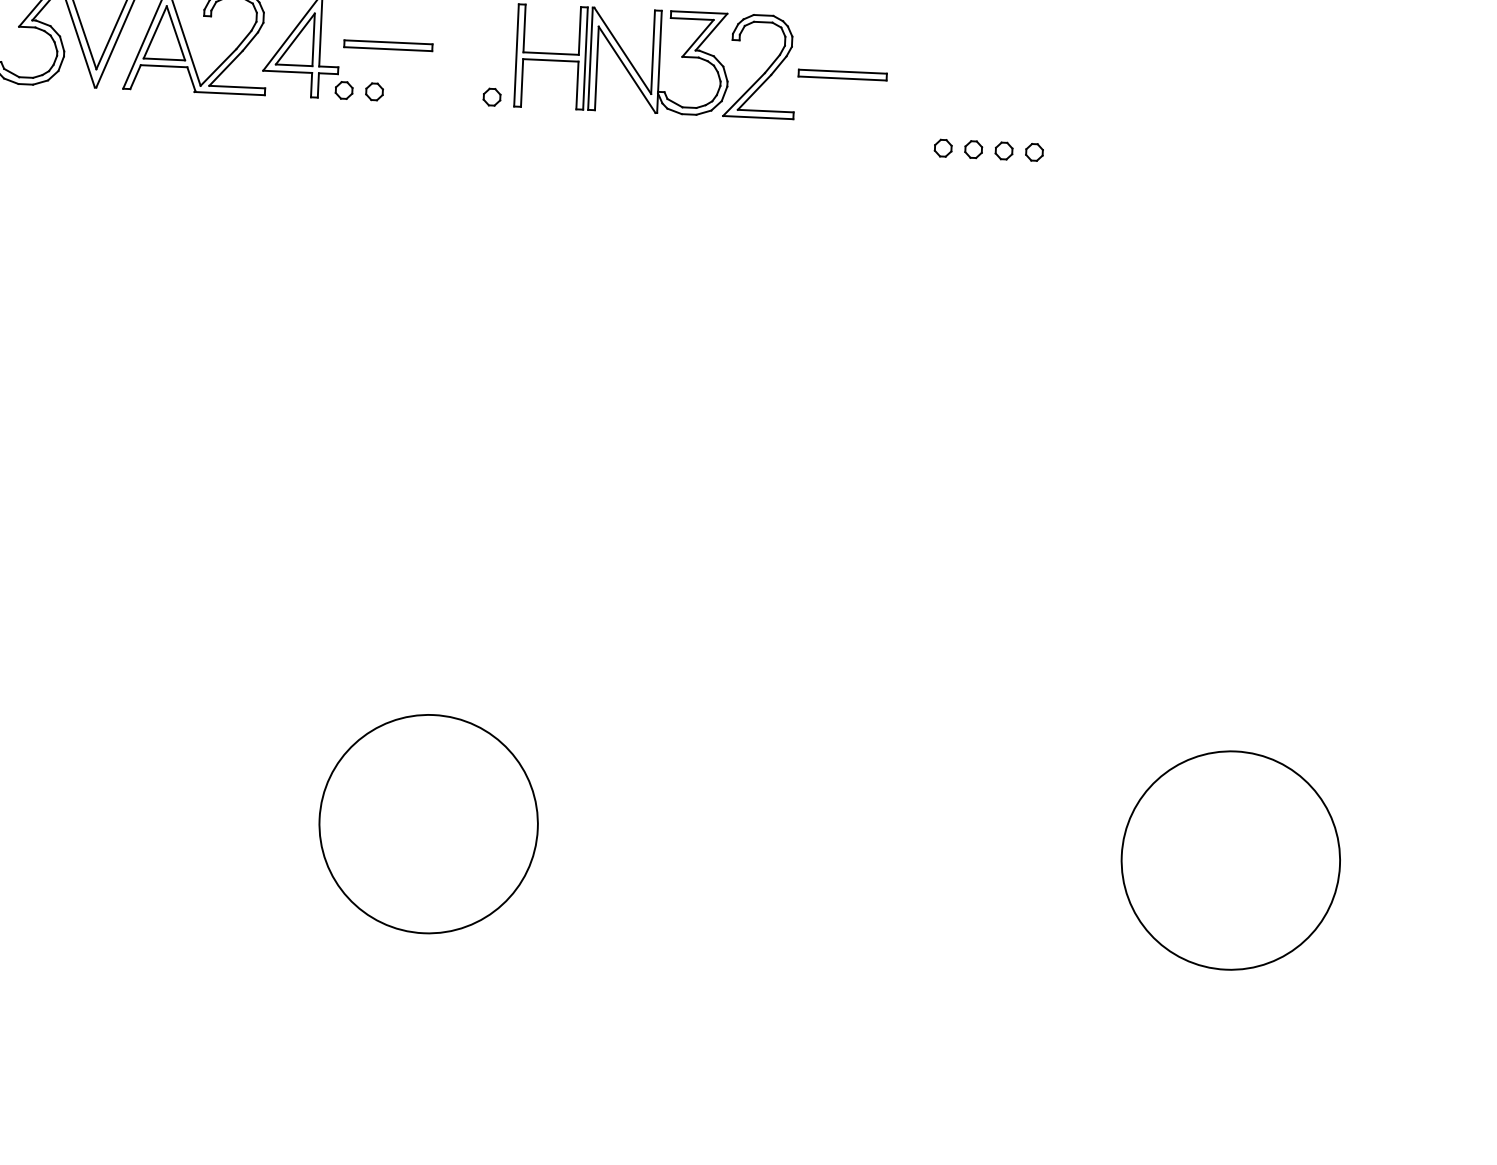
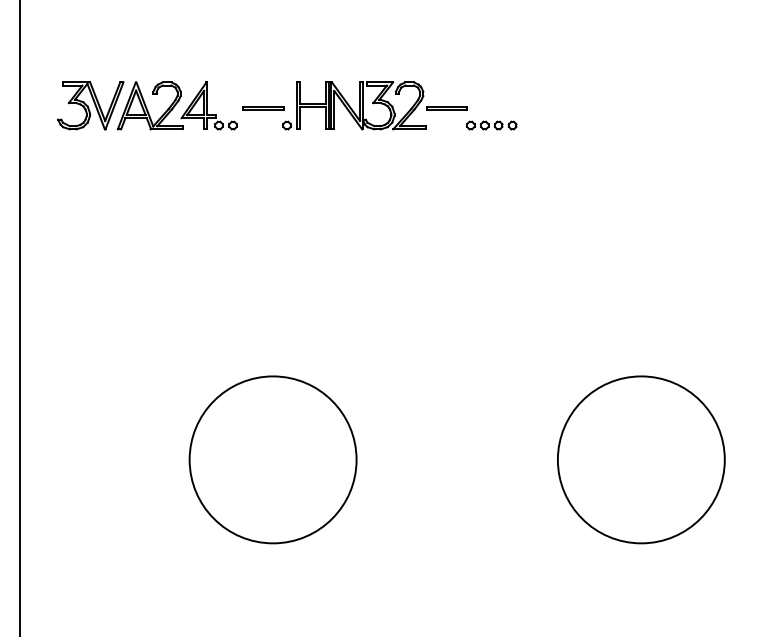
line: (388, 44) -> (263, 107), moved
part: (988, 150) -> (491, 125), moved
circle: (427, 823) -> (272, 459), size x1.67
circle: (1229, 859) -> (640, 459), size x1.67

